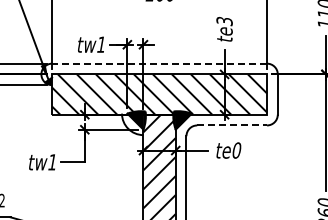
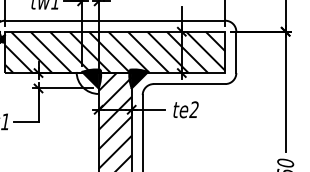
line: (159, 63) -> (115, 20), dashed -> solid
line: (232, 125) -> (189, 84), dashed -> solid
text: (236, 150) -> (194, 109), te0 -> te2

